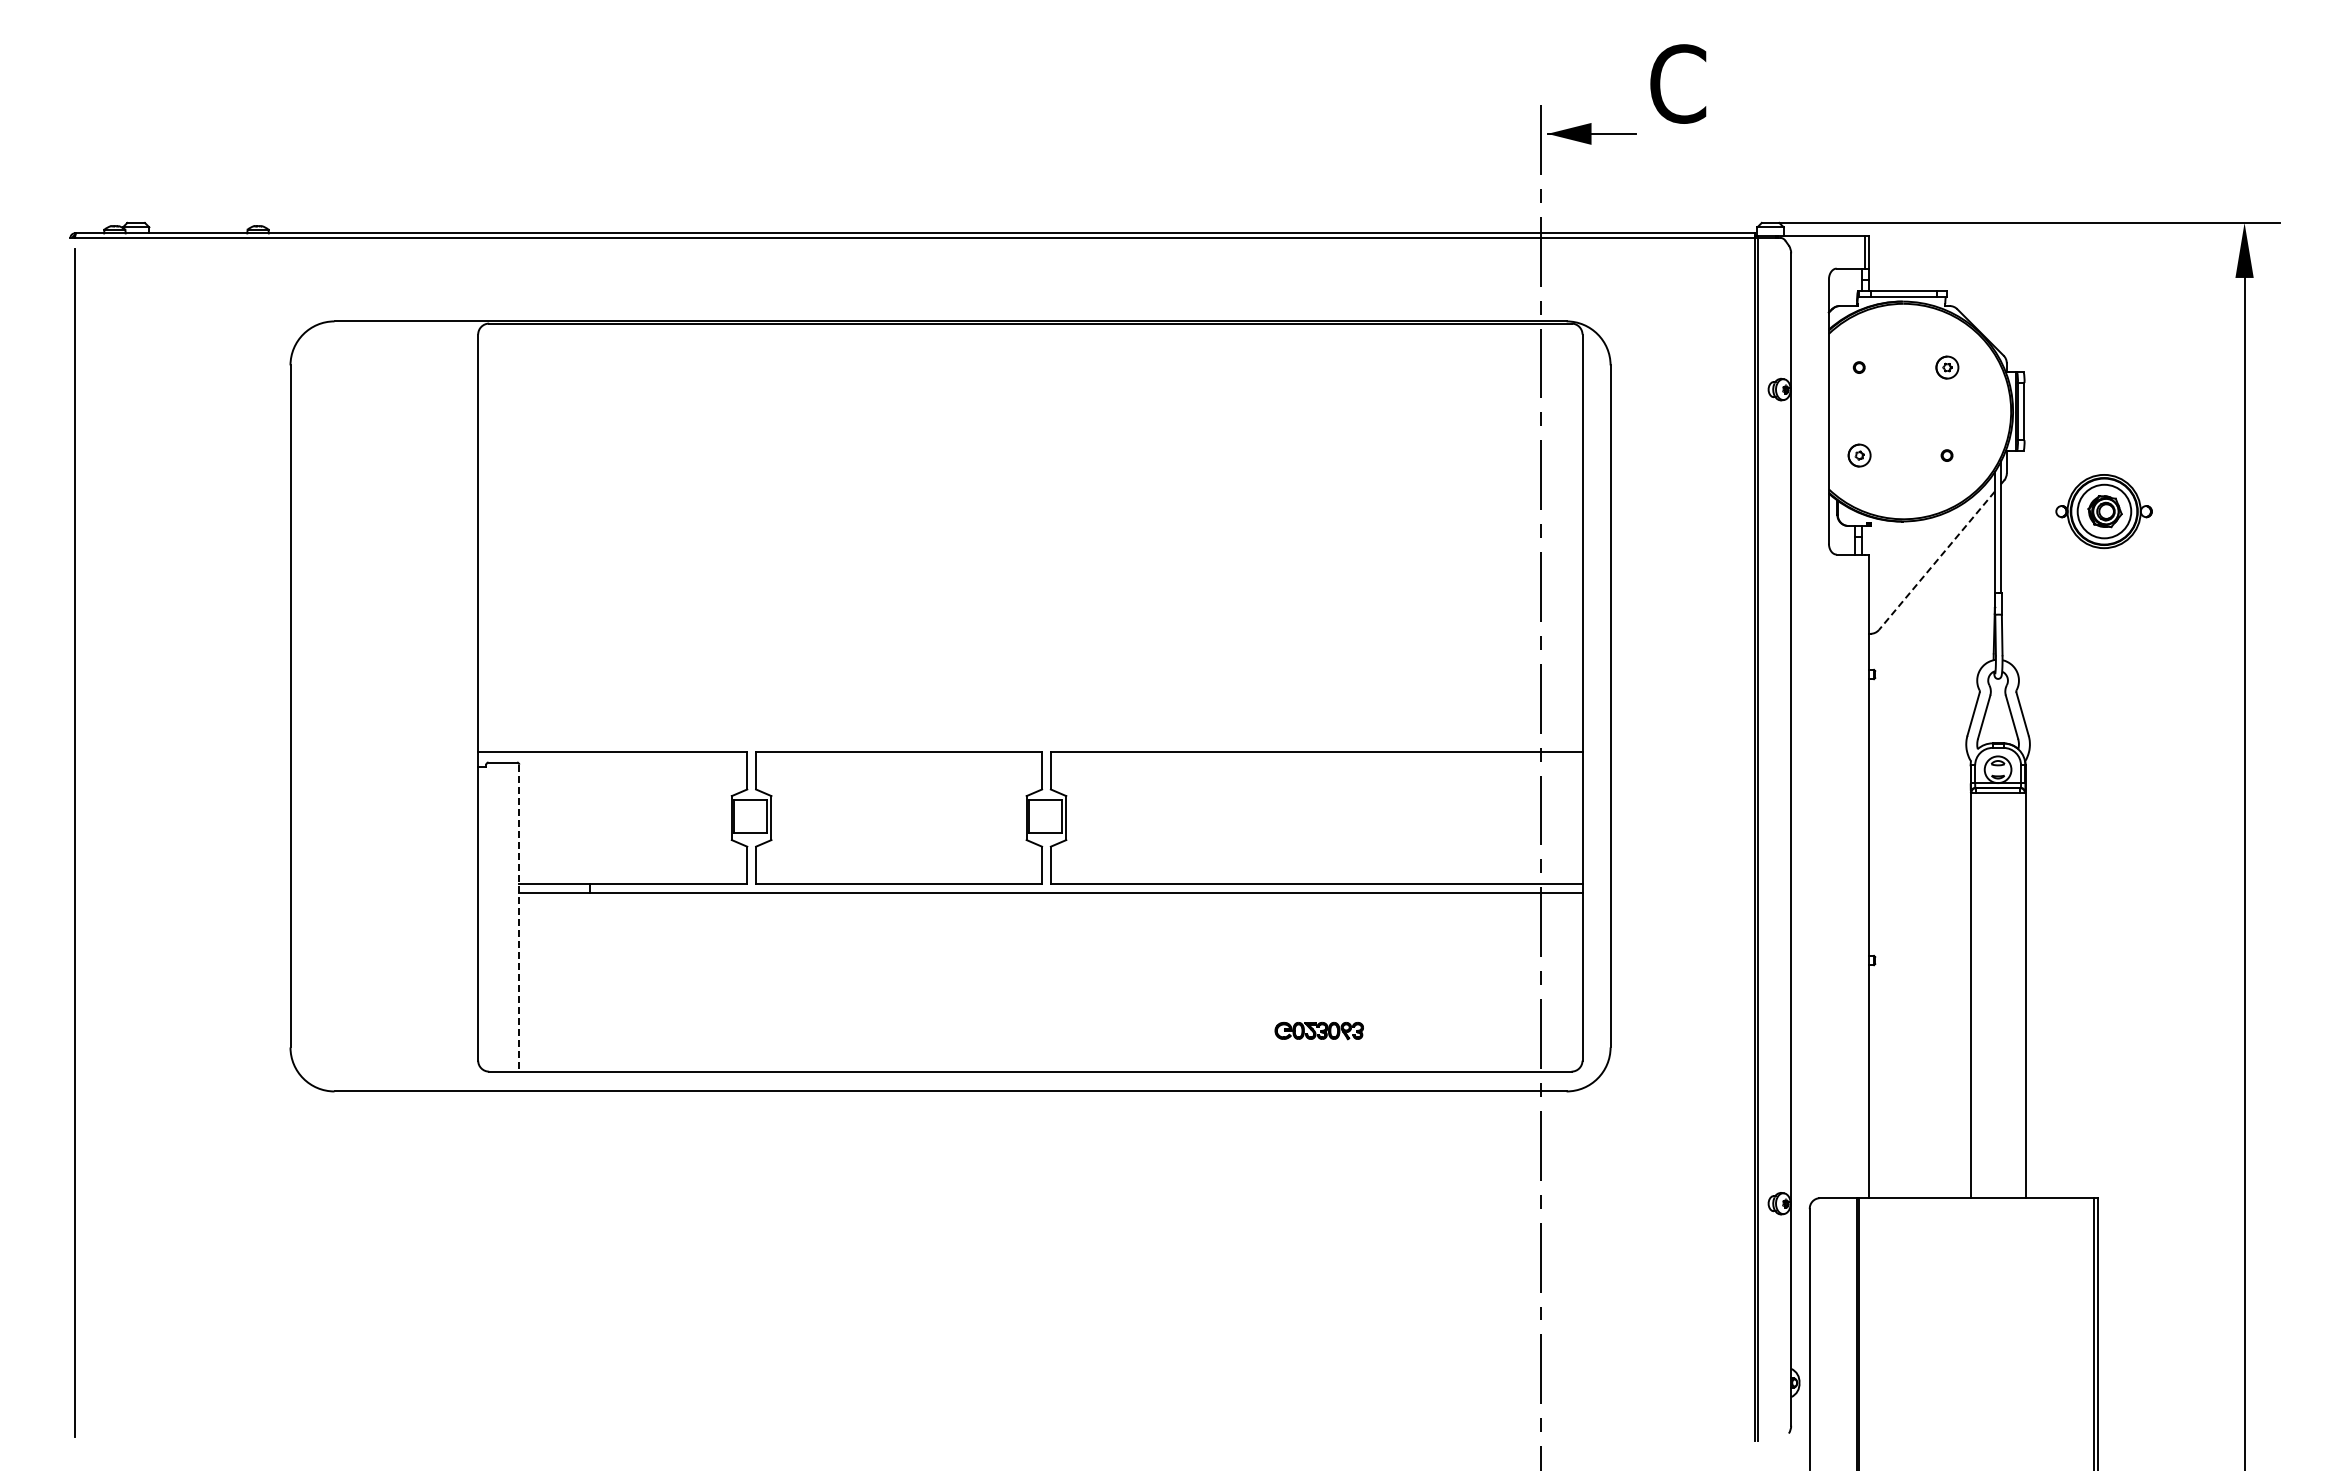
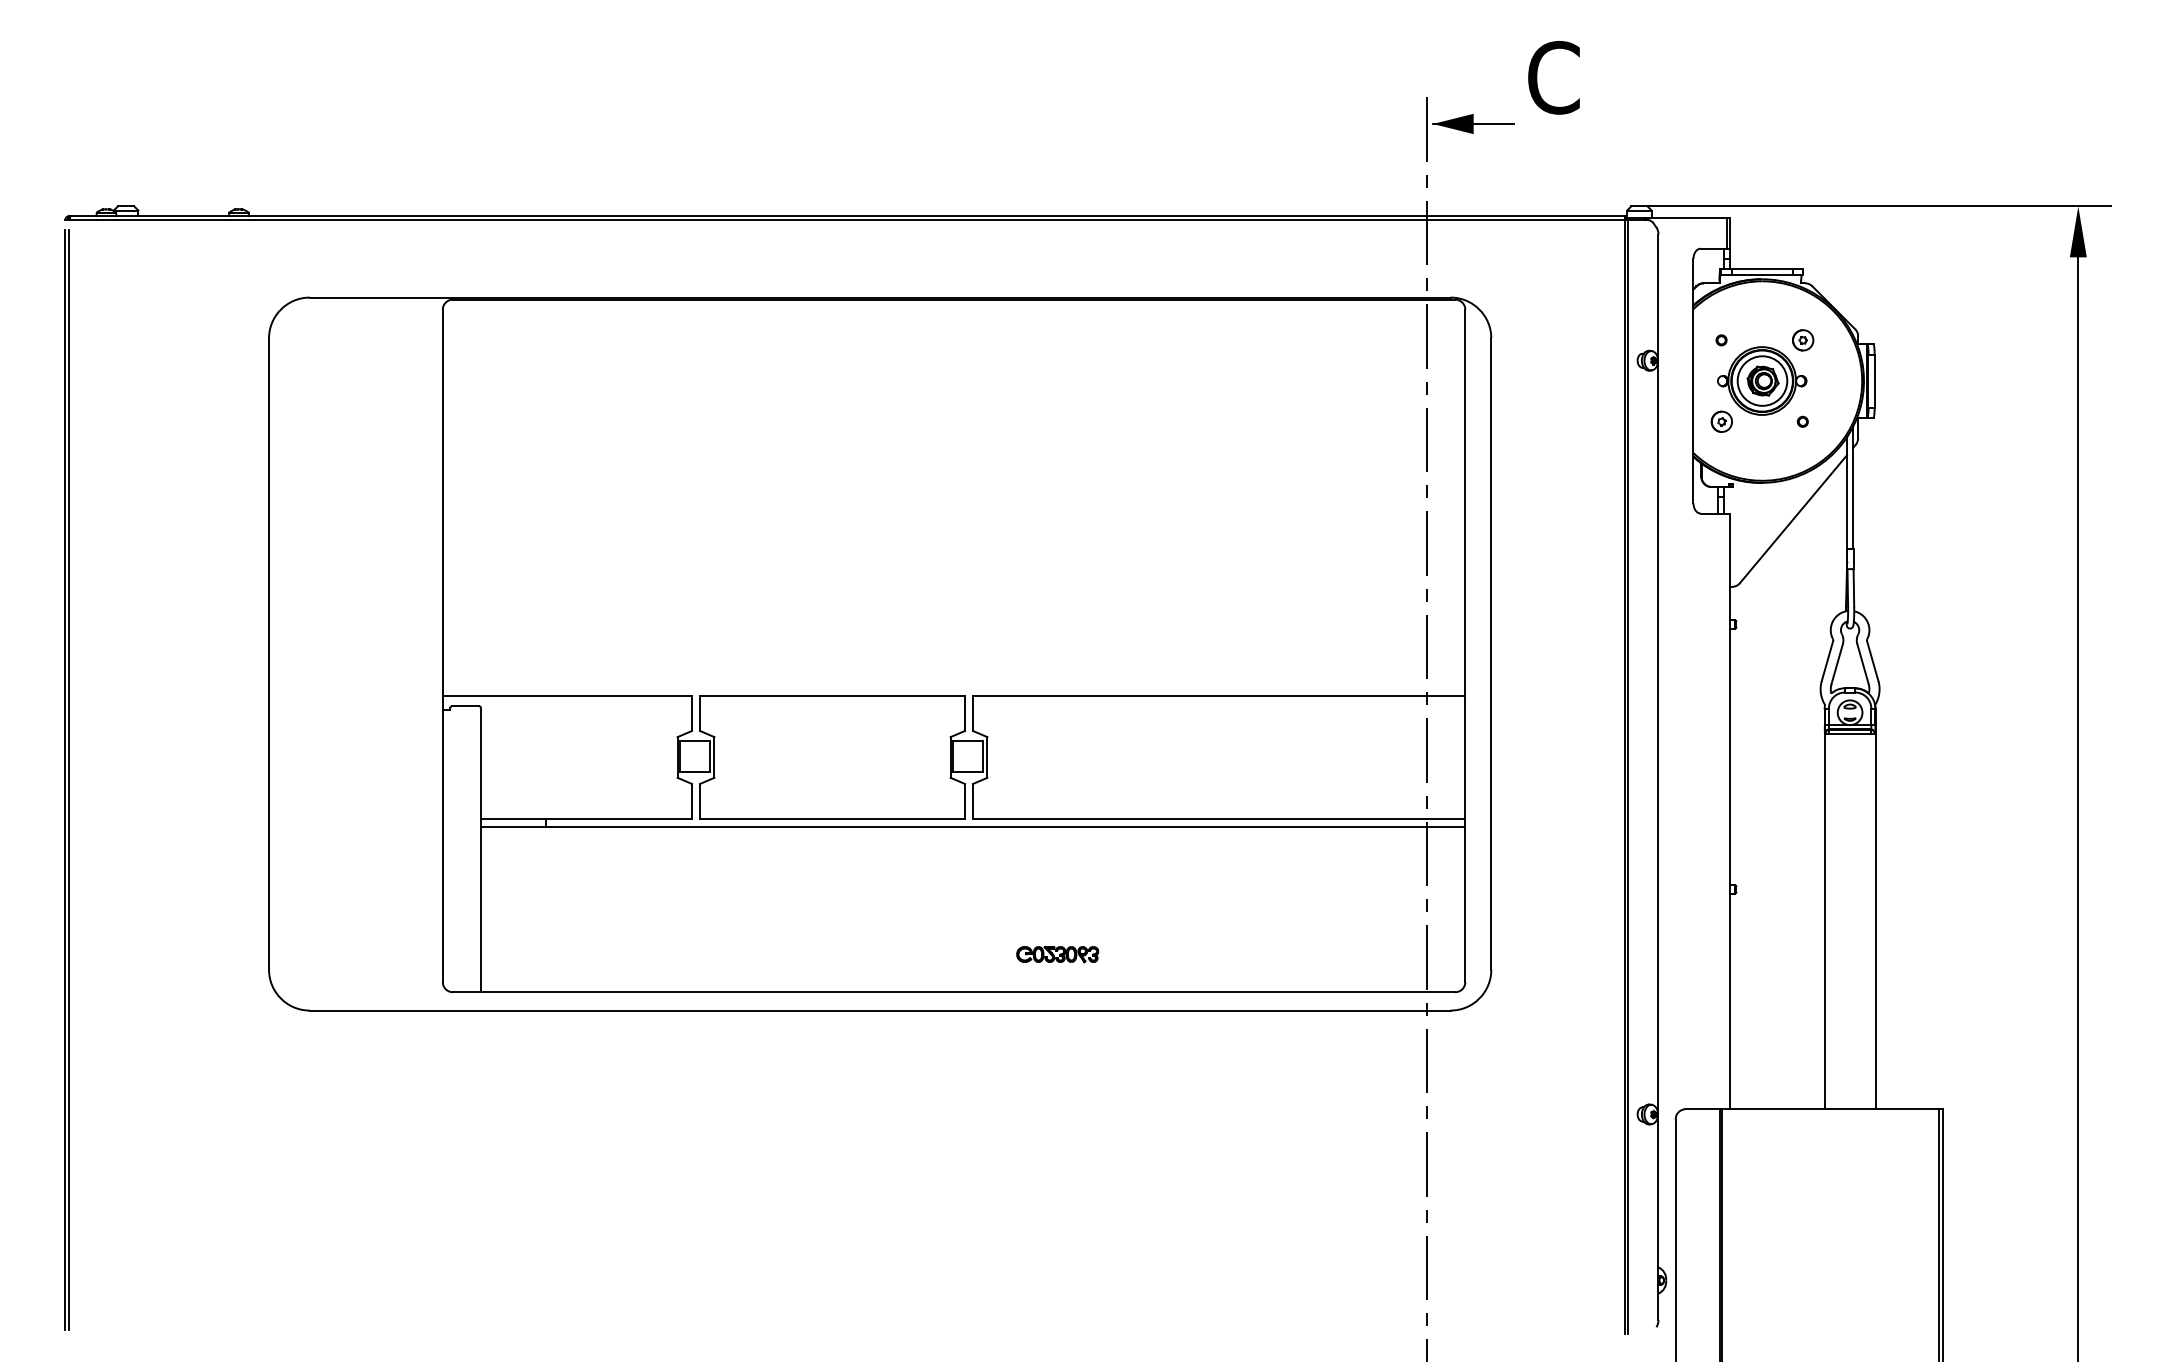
part: (2103, 511) -> (1761, 381), moved
line: (1936, 561) -> (1793, 519), dashed -> solid
line: (70, 842) -> (65, 780), added
line: (519, 918) -> (481, 850), dashed -> solid
part: (1318, 1031) -> (1056, 955), moved

